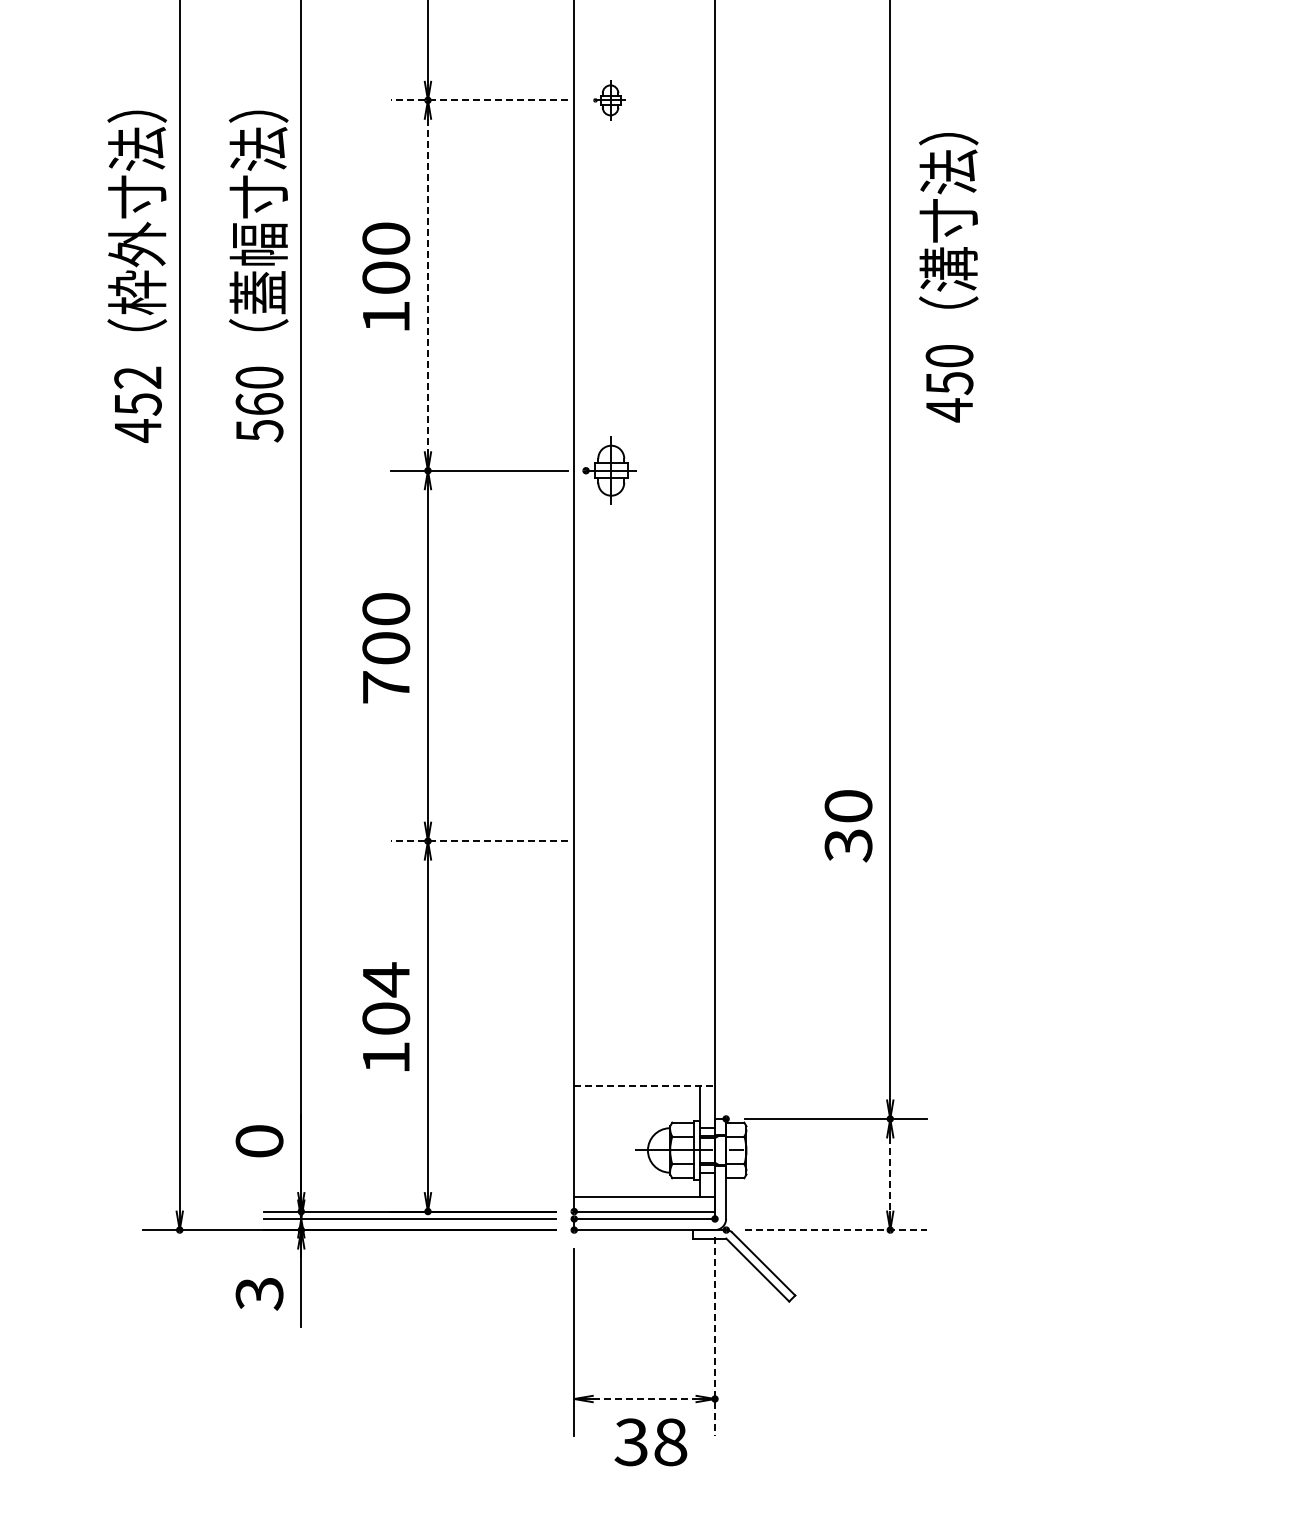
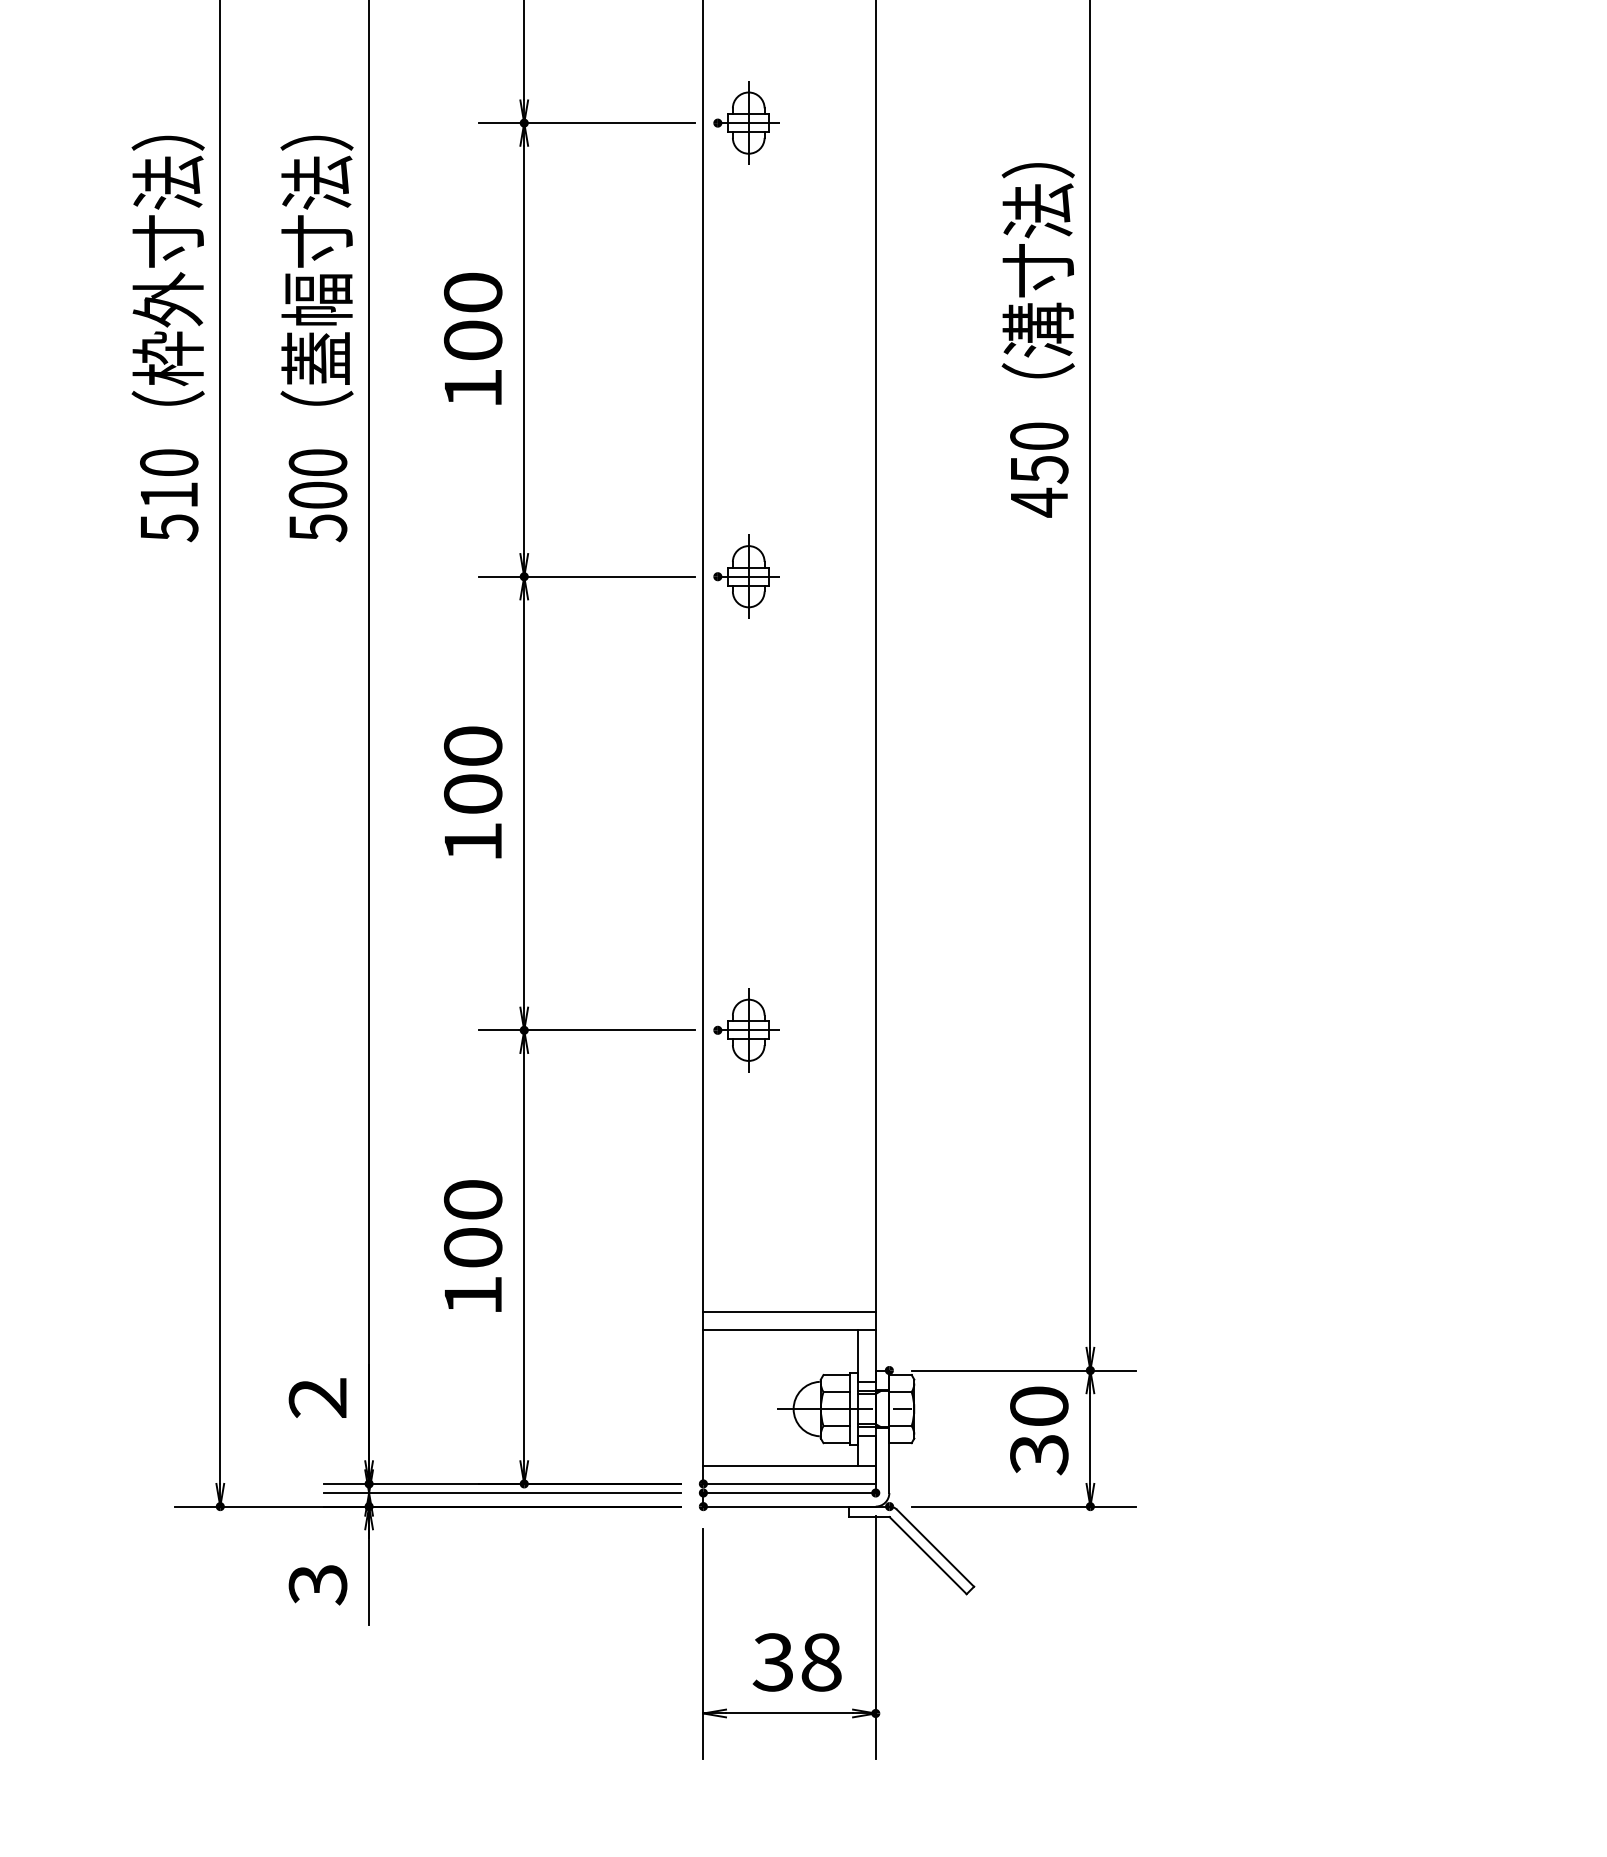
line: (478, 100) -> (586, 123), dashed -> solid
part: (609, 100) -> (746, 123), size x1.67
text: (948, 277) -> (1038, 340), moved
line: (427, 285) -> (523, 349), dashed -> solid
text: (137, 404) -> (168, 495), 452 -> 510
text: (259, 404) -> (317, 495), 560 -> 500
text: (386, 687) -> (473, 842), 700 -> 100
text: (848, 826) -> (1039, 1431), moved
line: (478, 841) -> (586, 1030), dashed -> solid
part: (609, 841) -> (746, 1030), added
text: (386, 979) -> (473, 1199), 104 -> 100
line: (644, 1070) -> (789, 1311), added
line: (645, 1085) -> (790, 1329), dashed -> solid
text: (259, 1141) -> (317, 1398), 0 -> 2
line: (890, 1175) -> (1090, 1439), dashed -> solid
line: (836, 1230) -> (1024, 1507), dashed -> solid
line: (715, 1337) -> (876, 1638), dashed -> solid
line: (644, 1399) -> (789, 1714), dashed -> solid
text: (650, 1442) -> (796, 1662), moved

